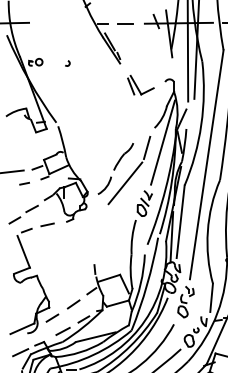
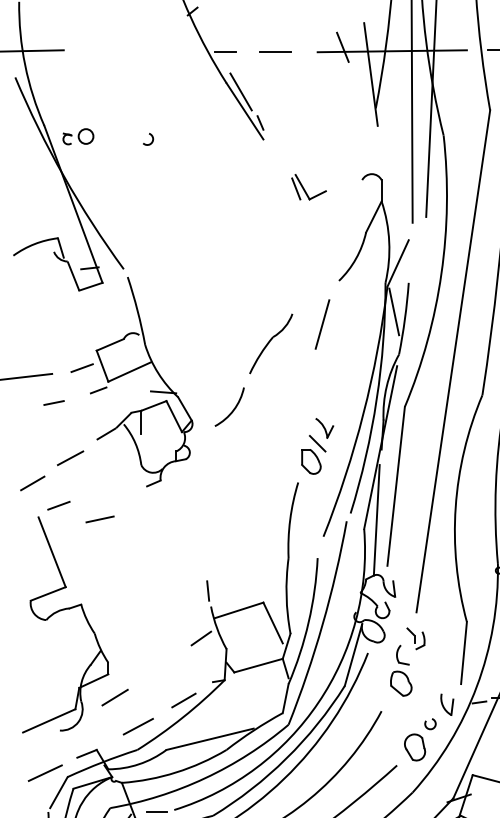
part: (140, 85) -> (308, 187), size x0.6
line: (162, 142) -> (356, 312), removed
line: (125, 183) -> (275, 402), removed
line: (47, 224) -> (99, 518), moved
line: (73, 304) -> (161, 667), removed

